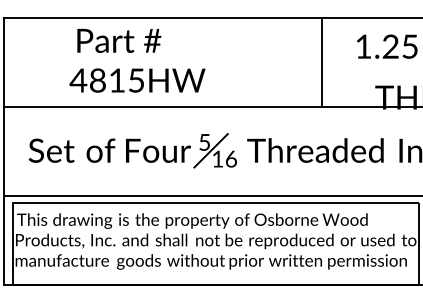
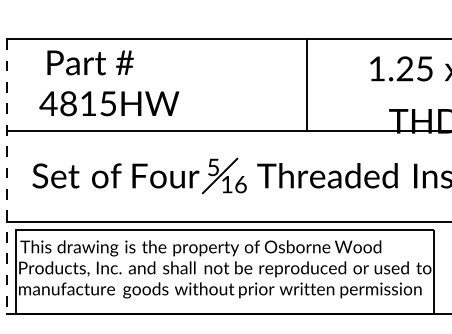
text: (137, 60) -> (109, 83), moved
line: (322, 61) -> (306, 84), moved
line: (4, 152) -> (7, 177), solid -> dashed

